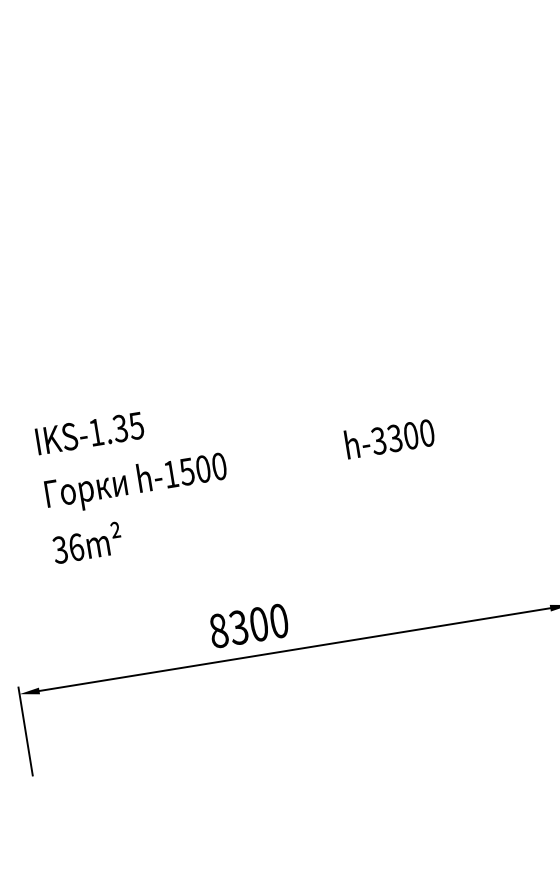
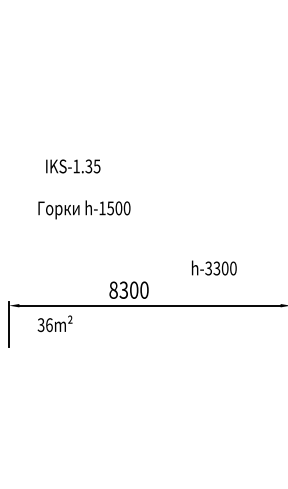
text: (90, 433) -> (73, 166), moved
text: (389, 437) -> (214, 267), moved
text: (85, 542) -> (54, 323), moved

